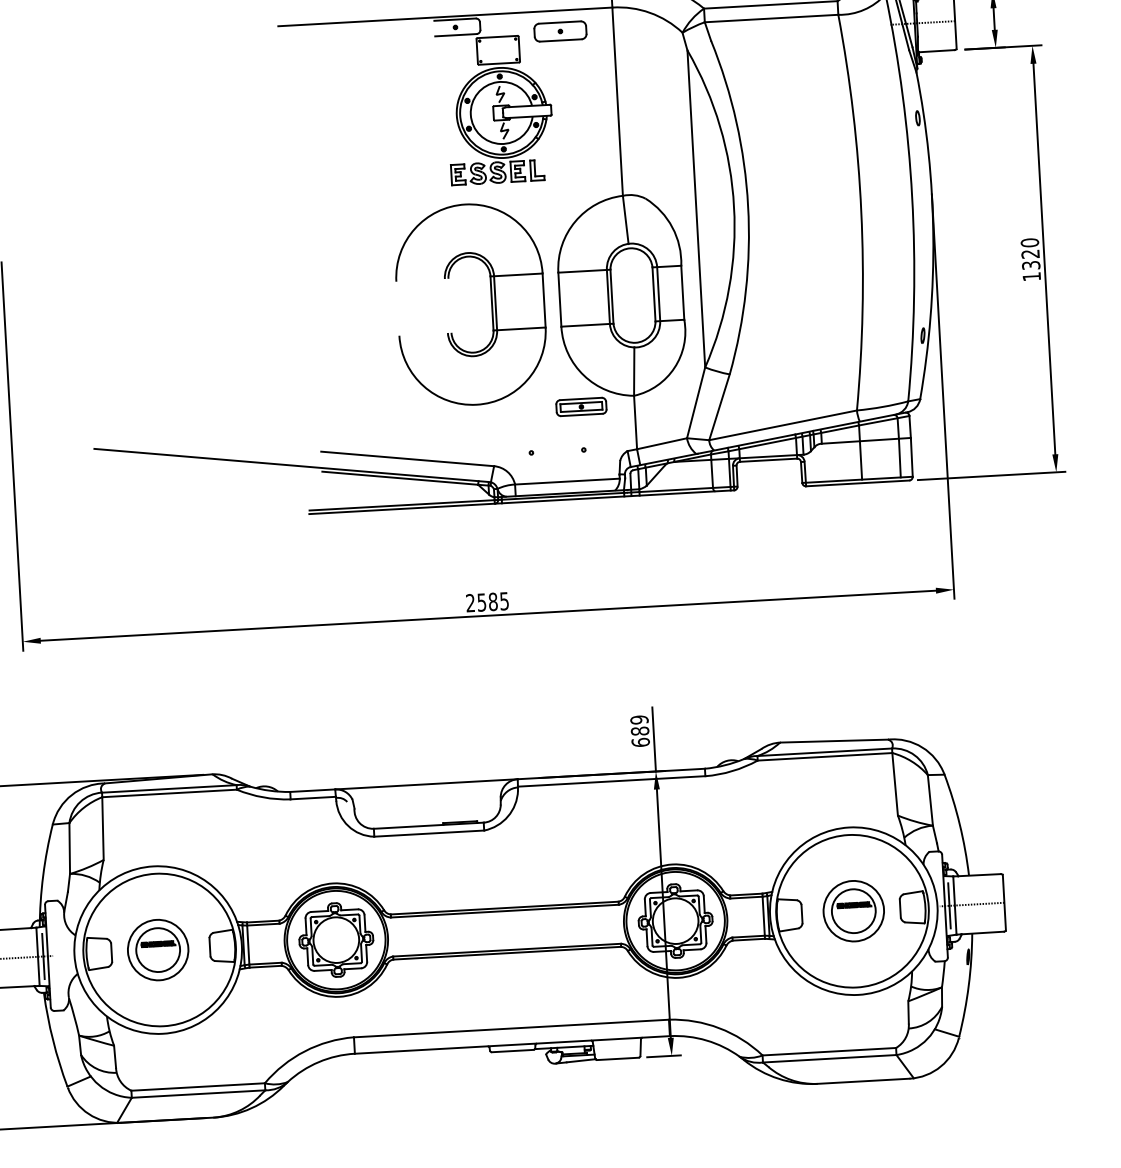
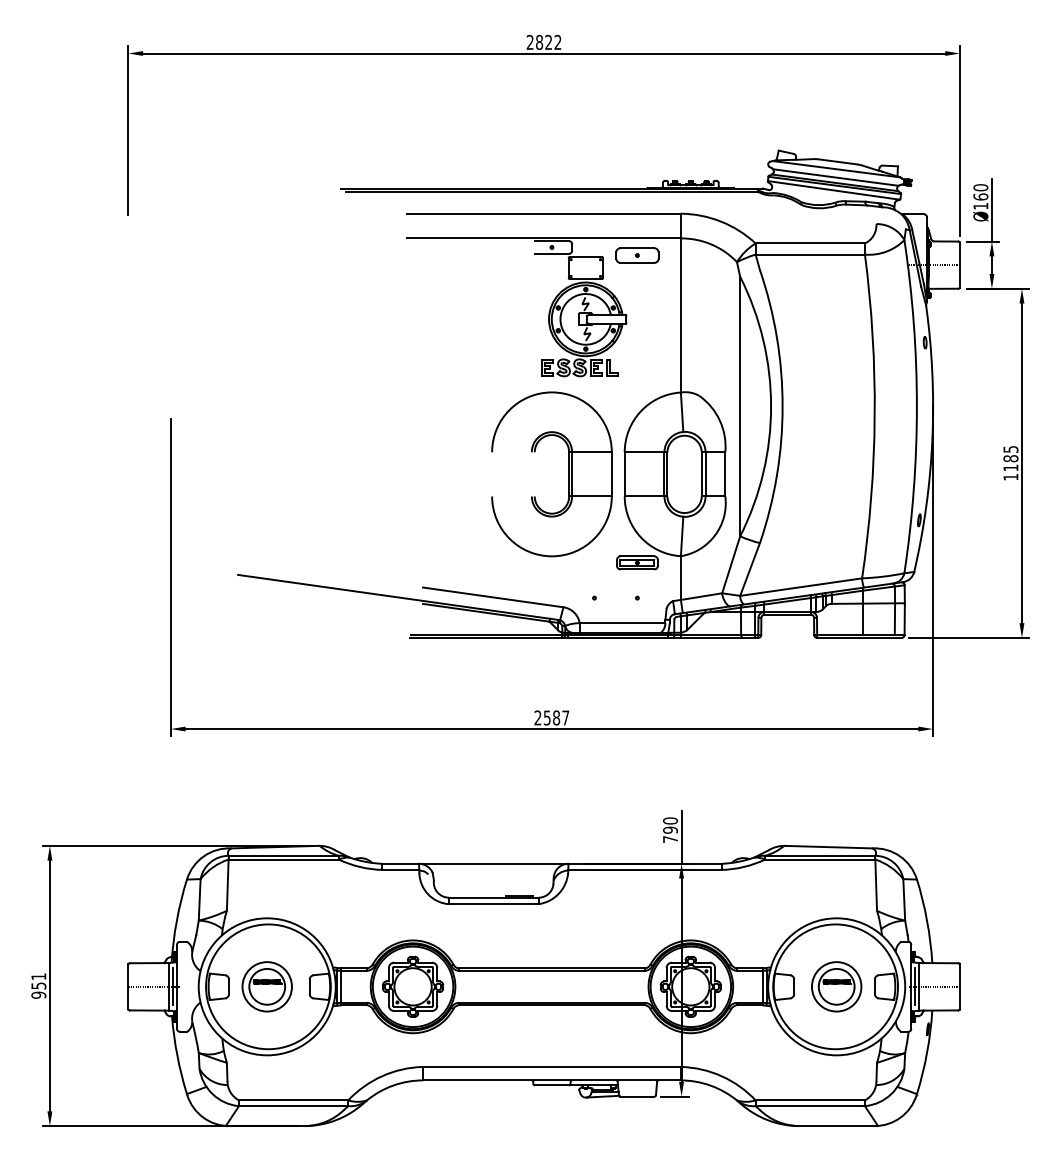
text: (1030, 253) -> (1010, 458), 1320 -> 1185
text: (504, 600) -> (565, 717), 2585 -> 2587
text: (640, 730) -> (670, 829), 689 -> 790

